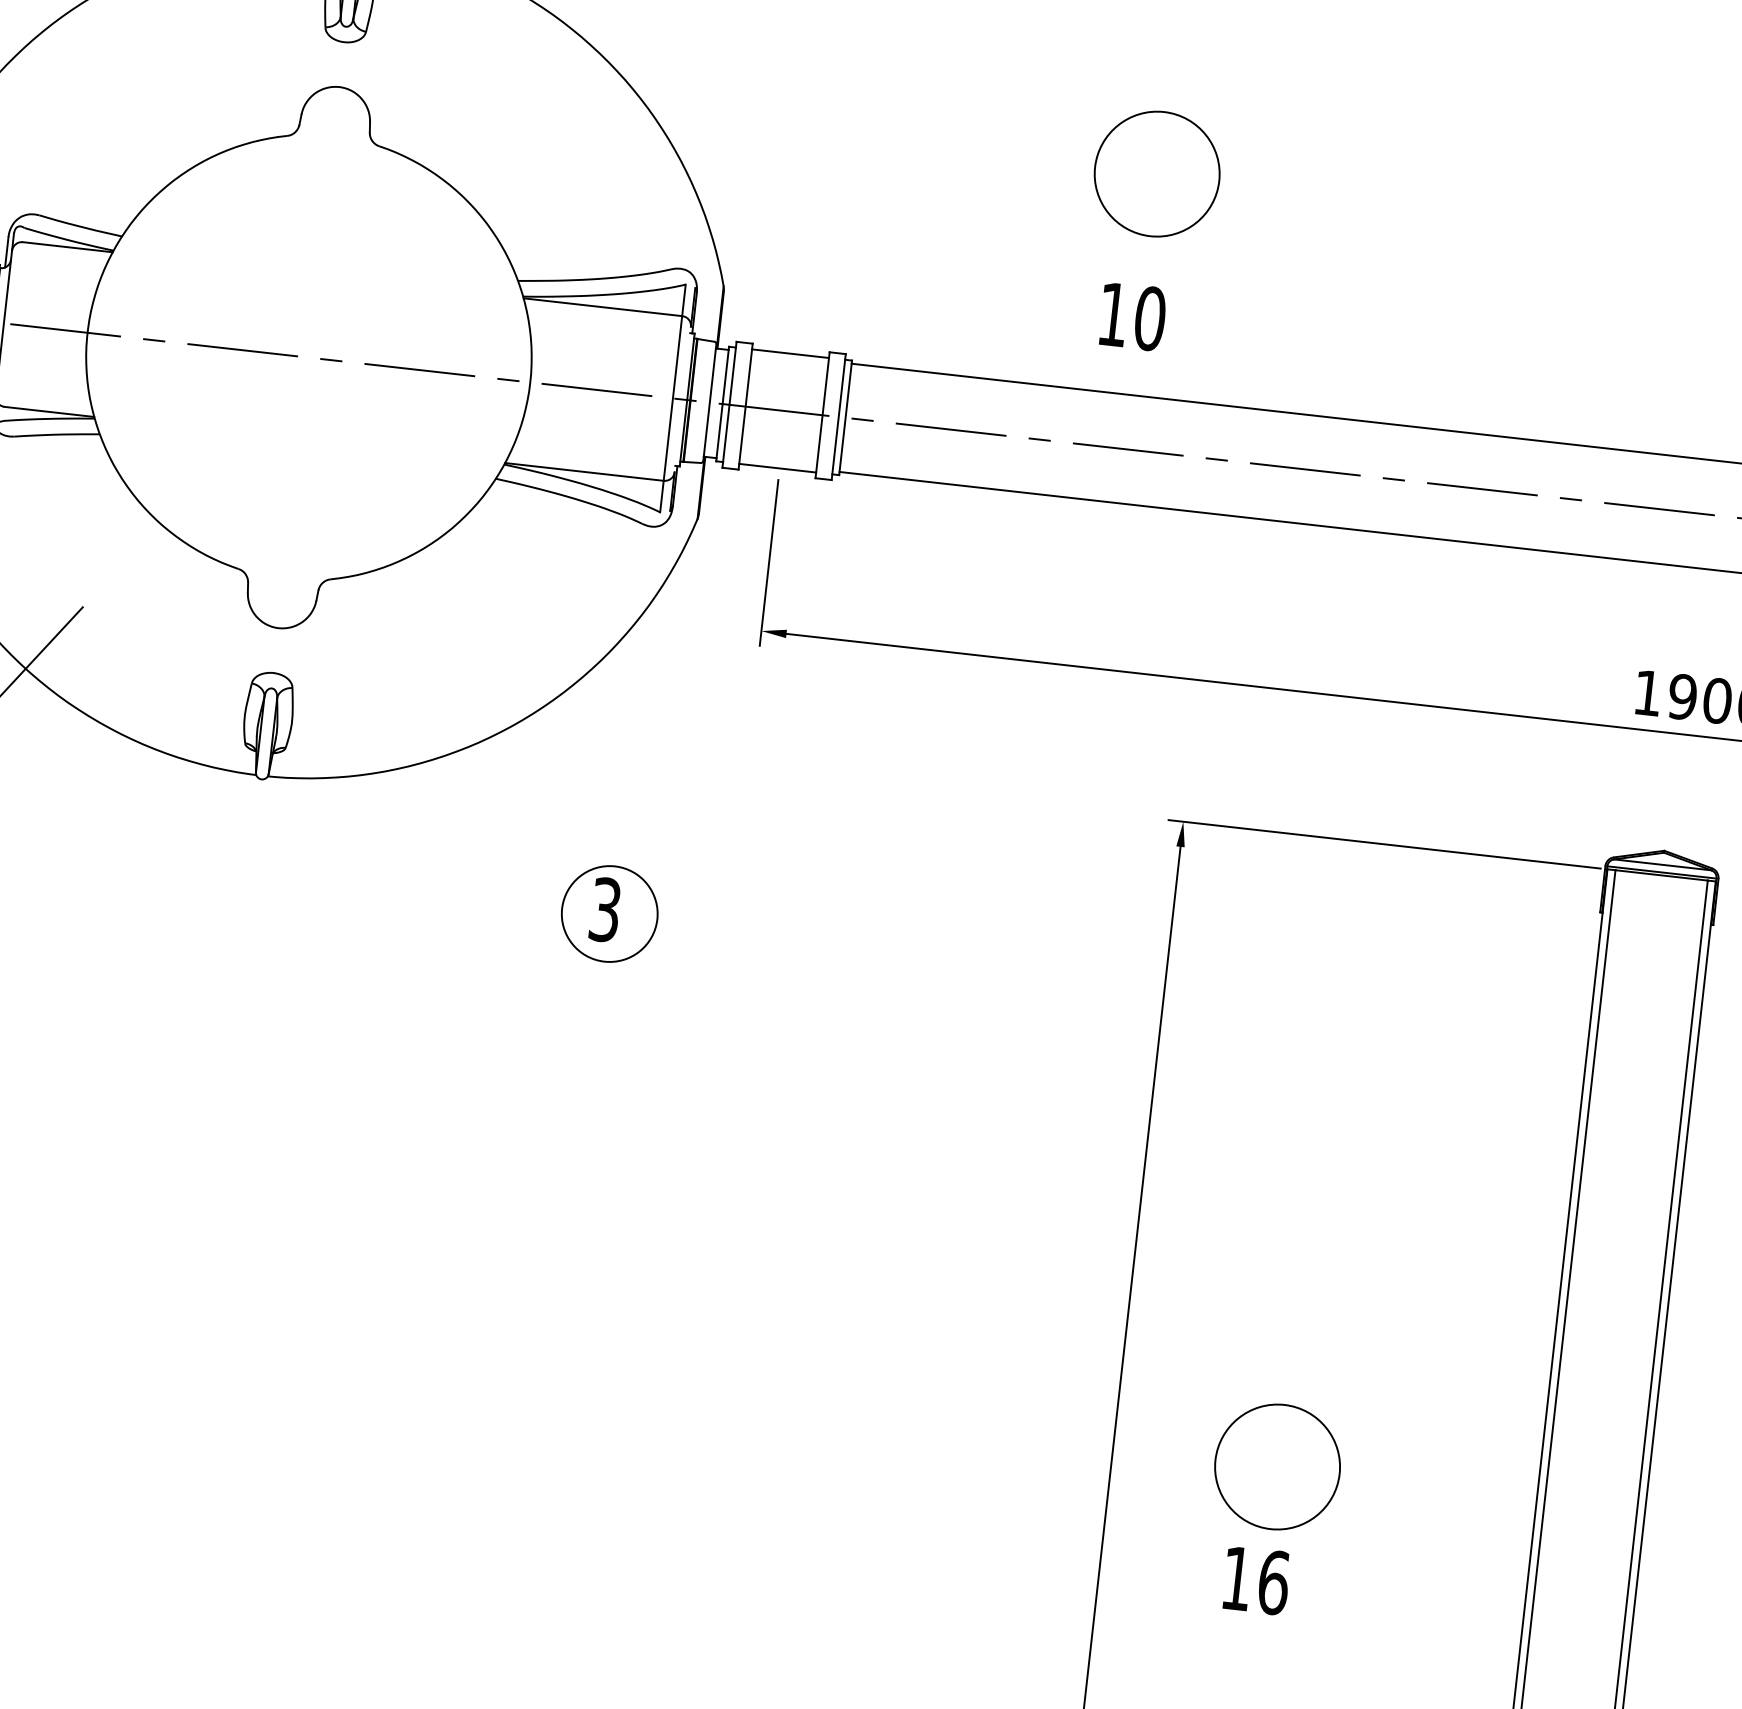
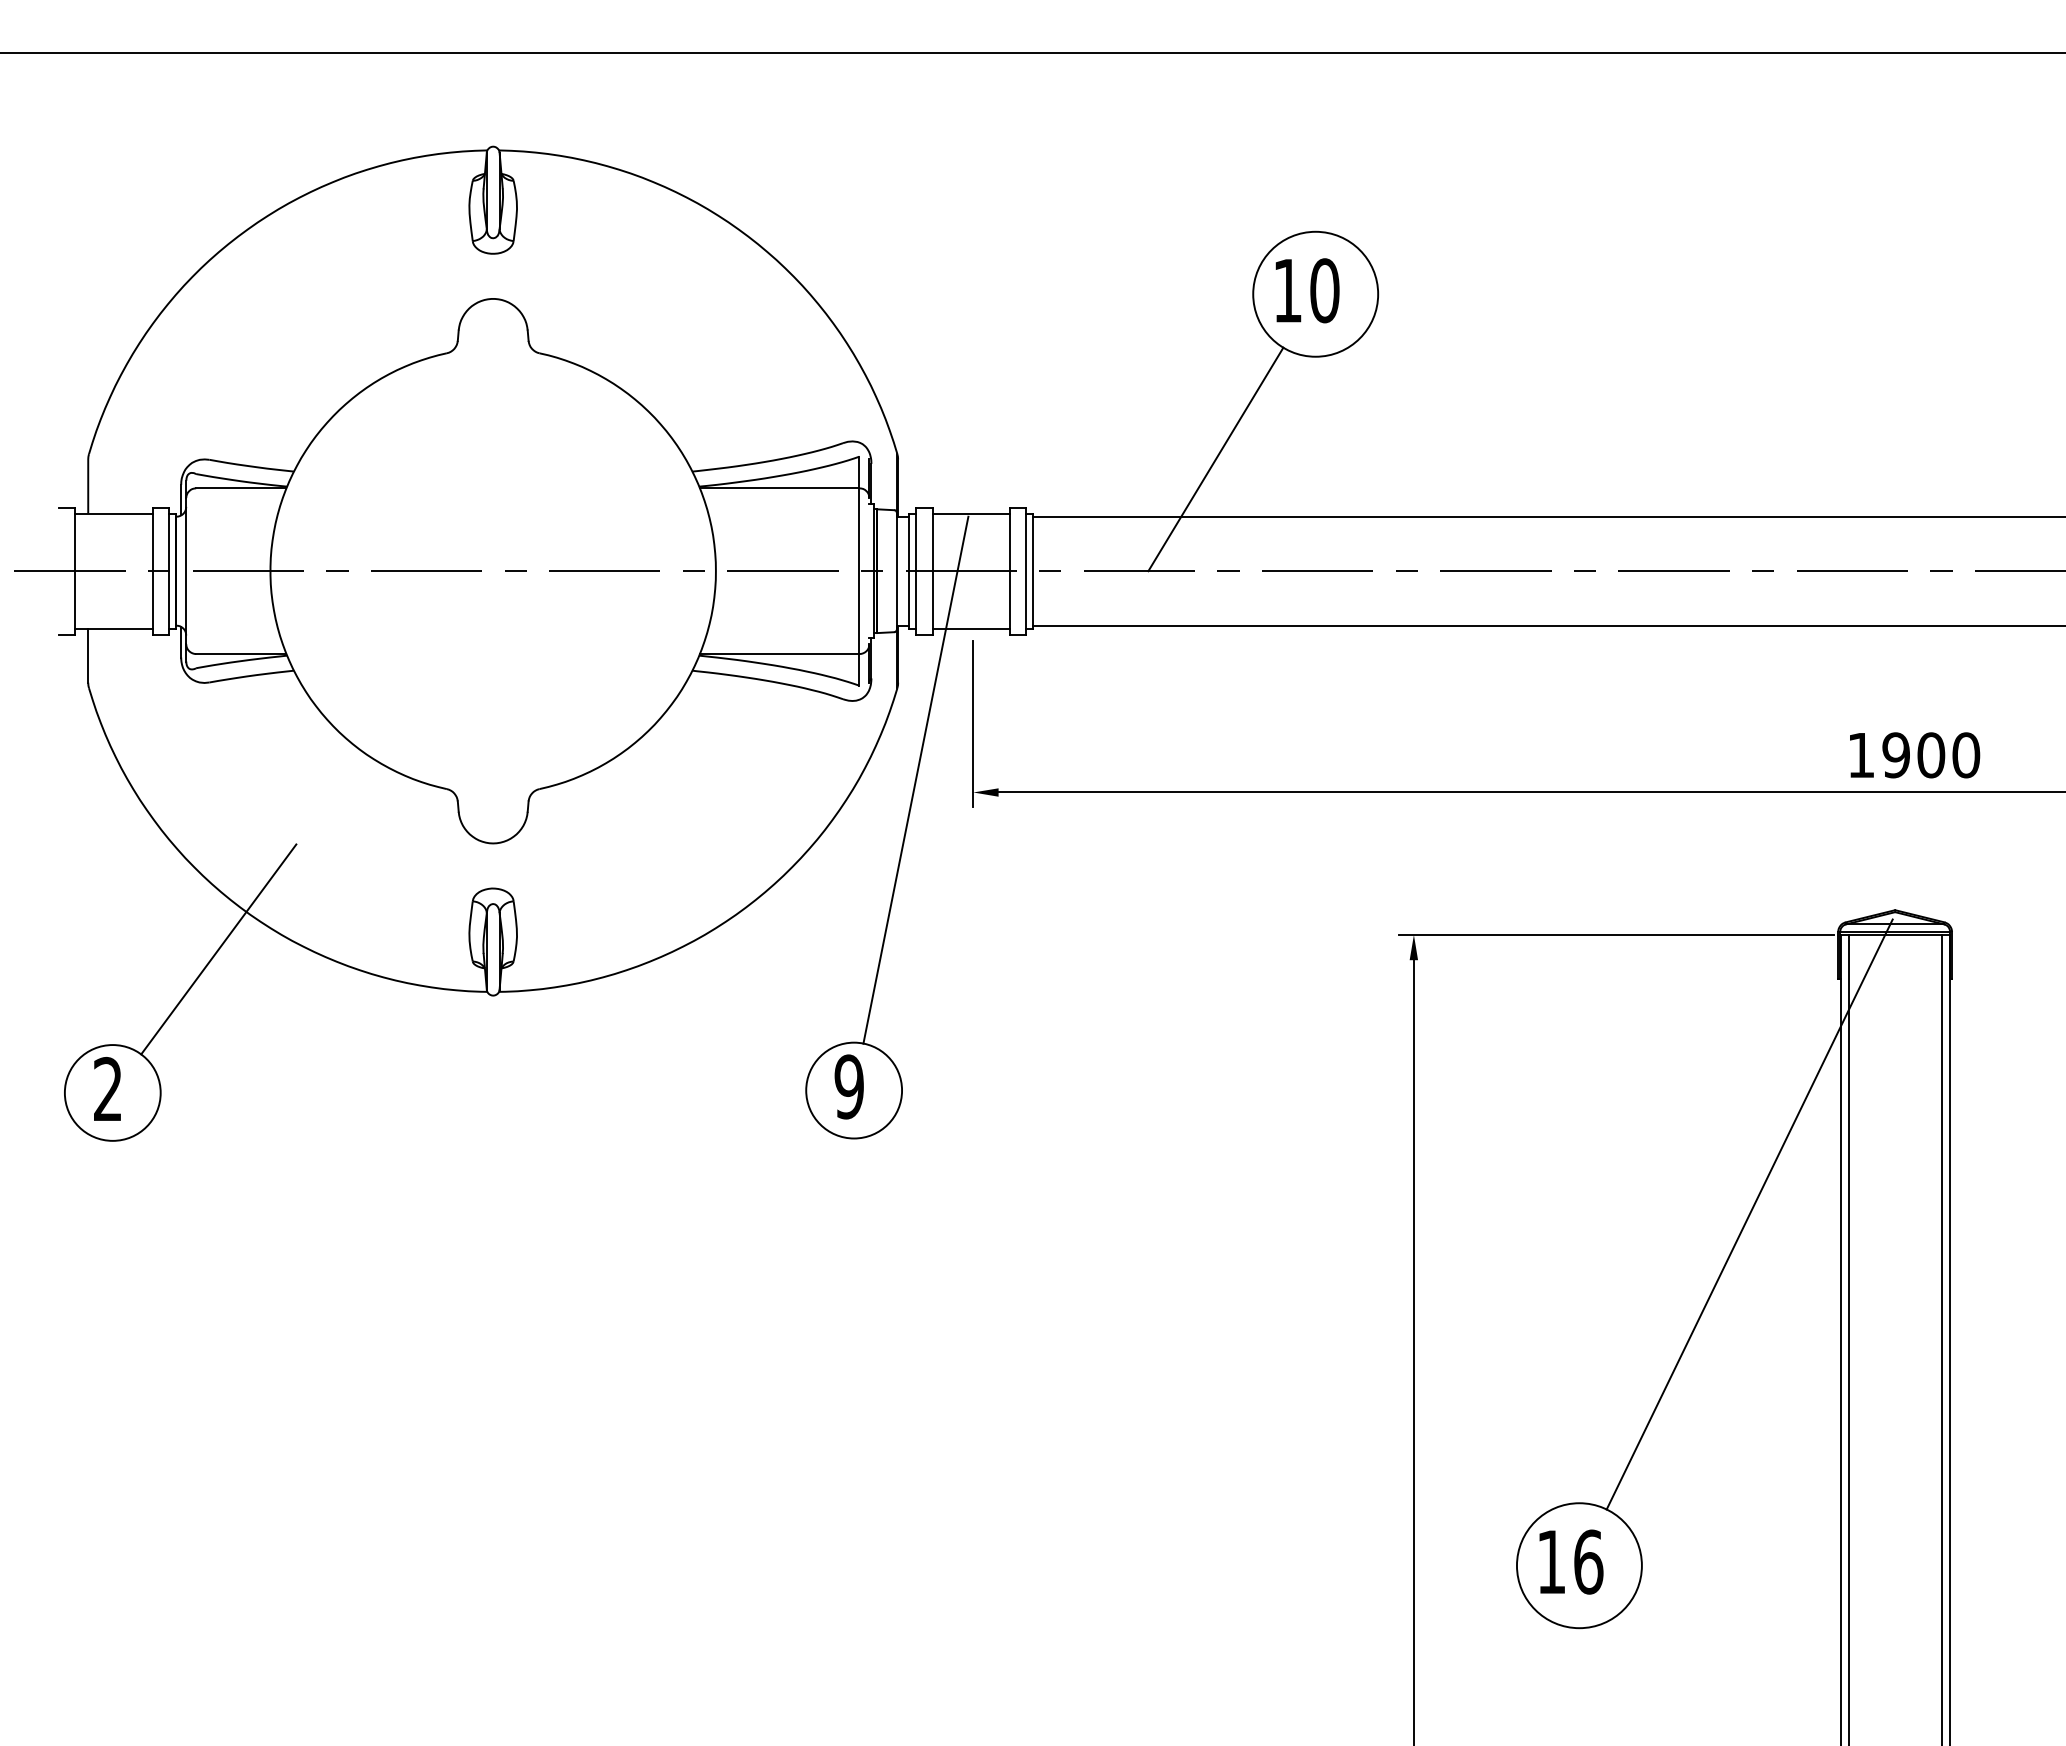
text: (1132, 316) -> (1307, 290), moved
line: (1039, 327) -> (1215, 459), added
line: (705, 611) -> (915, 779), added
text: (604, 909) -> (848, 1086), 3 -> 9
line: (1485, 1136) -> (1749, 1214), added
text: (1256, 1580) -> (1571, 1561), moved

